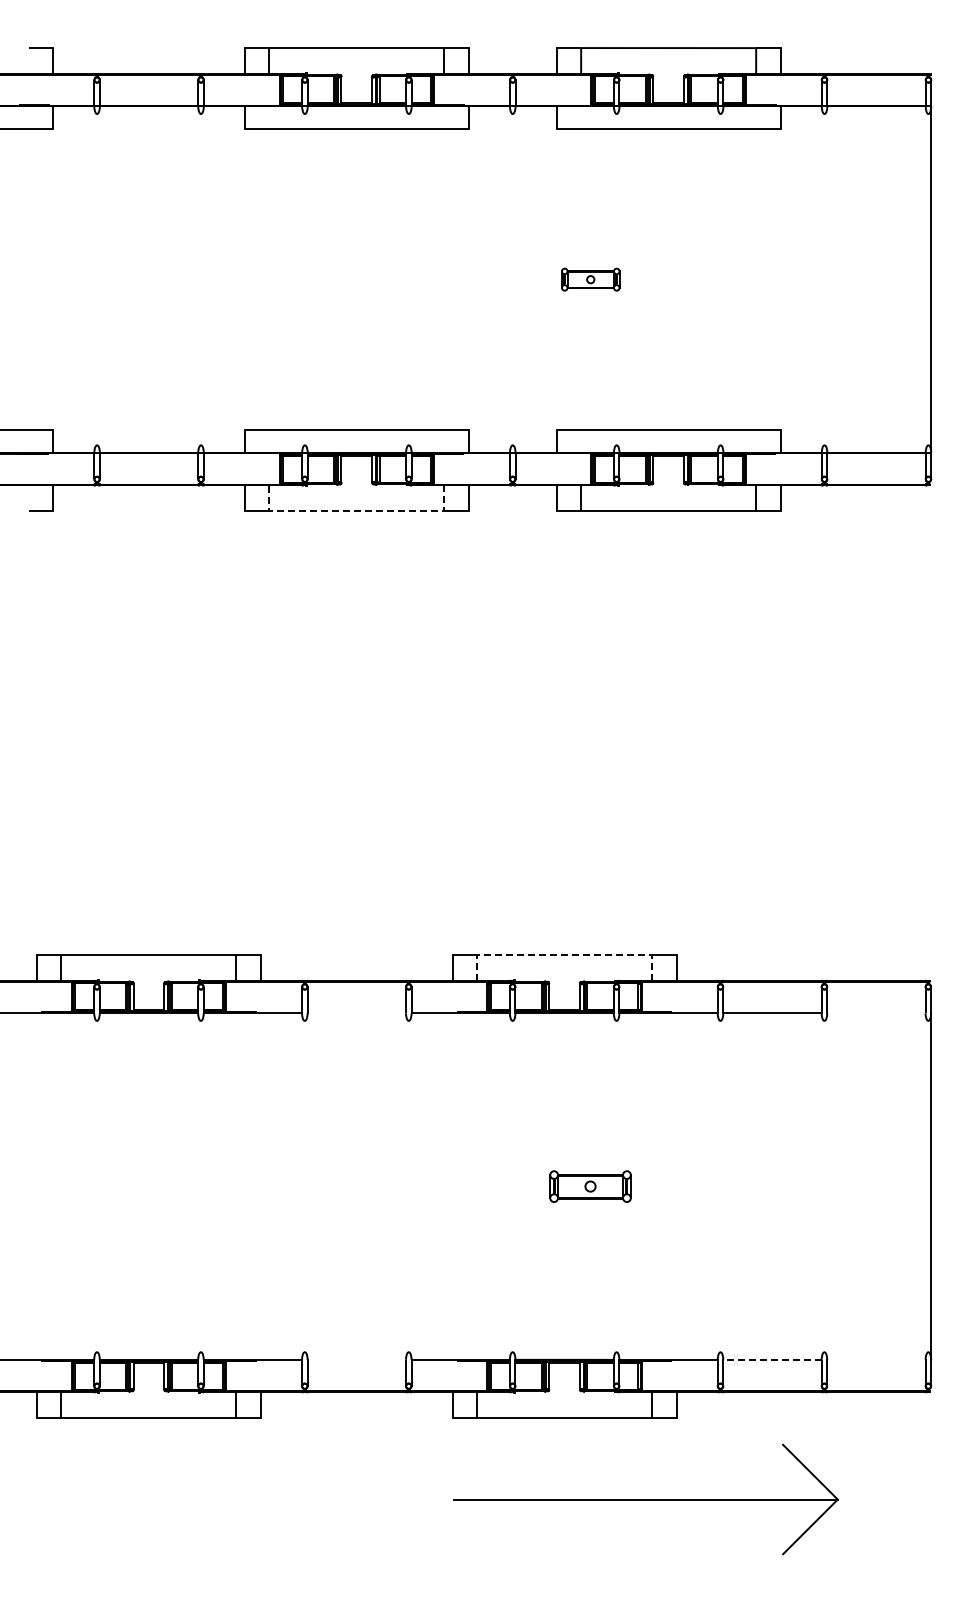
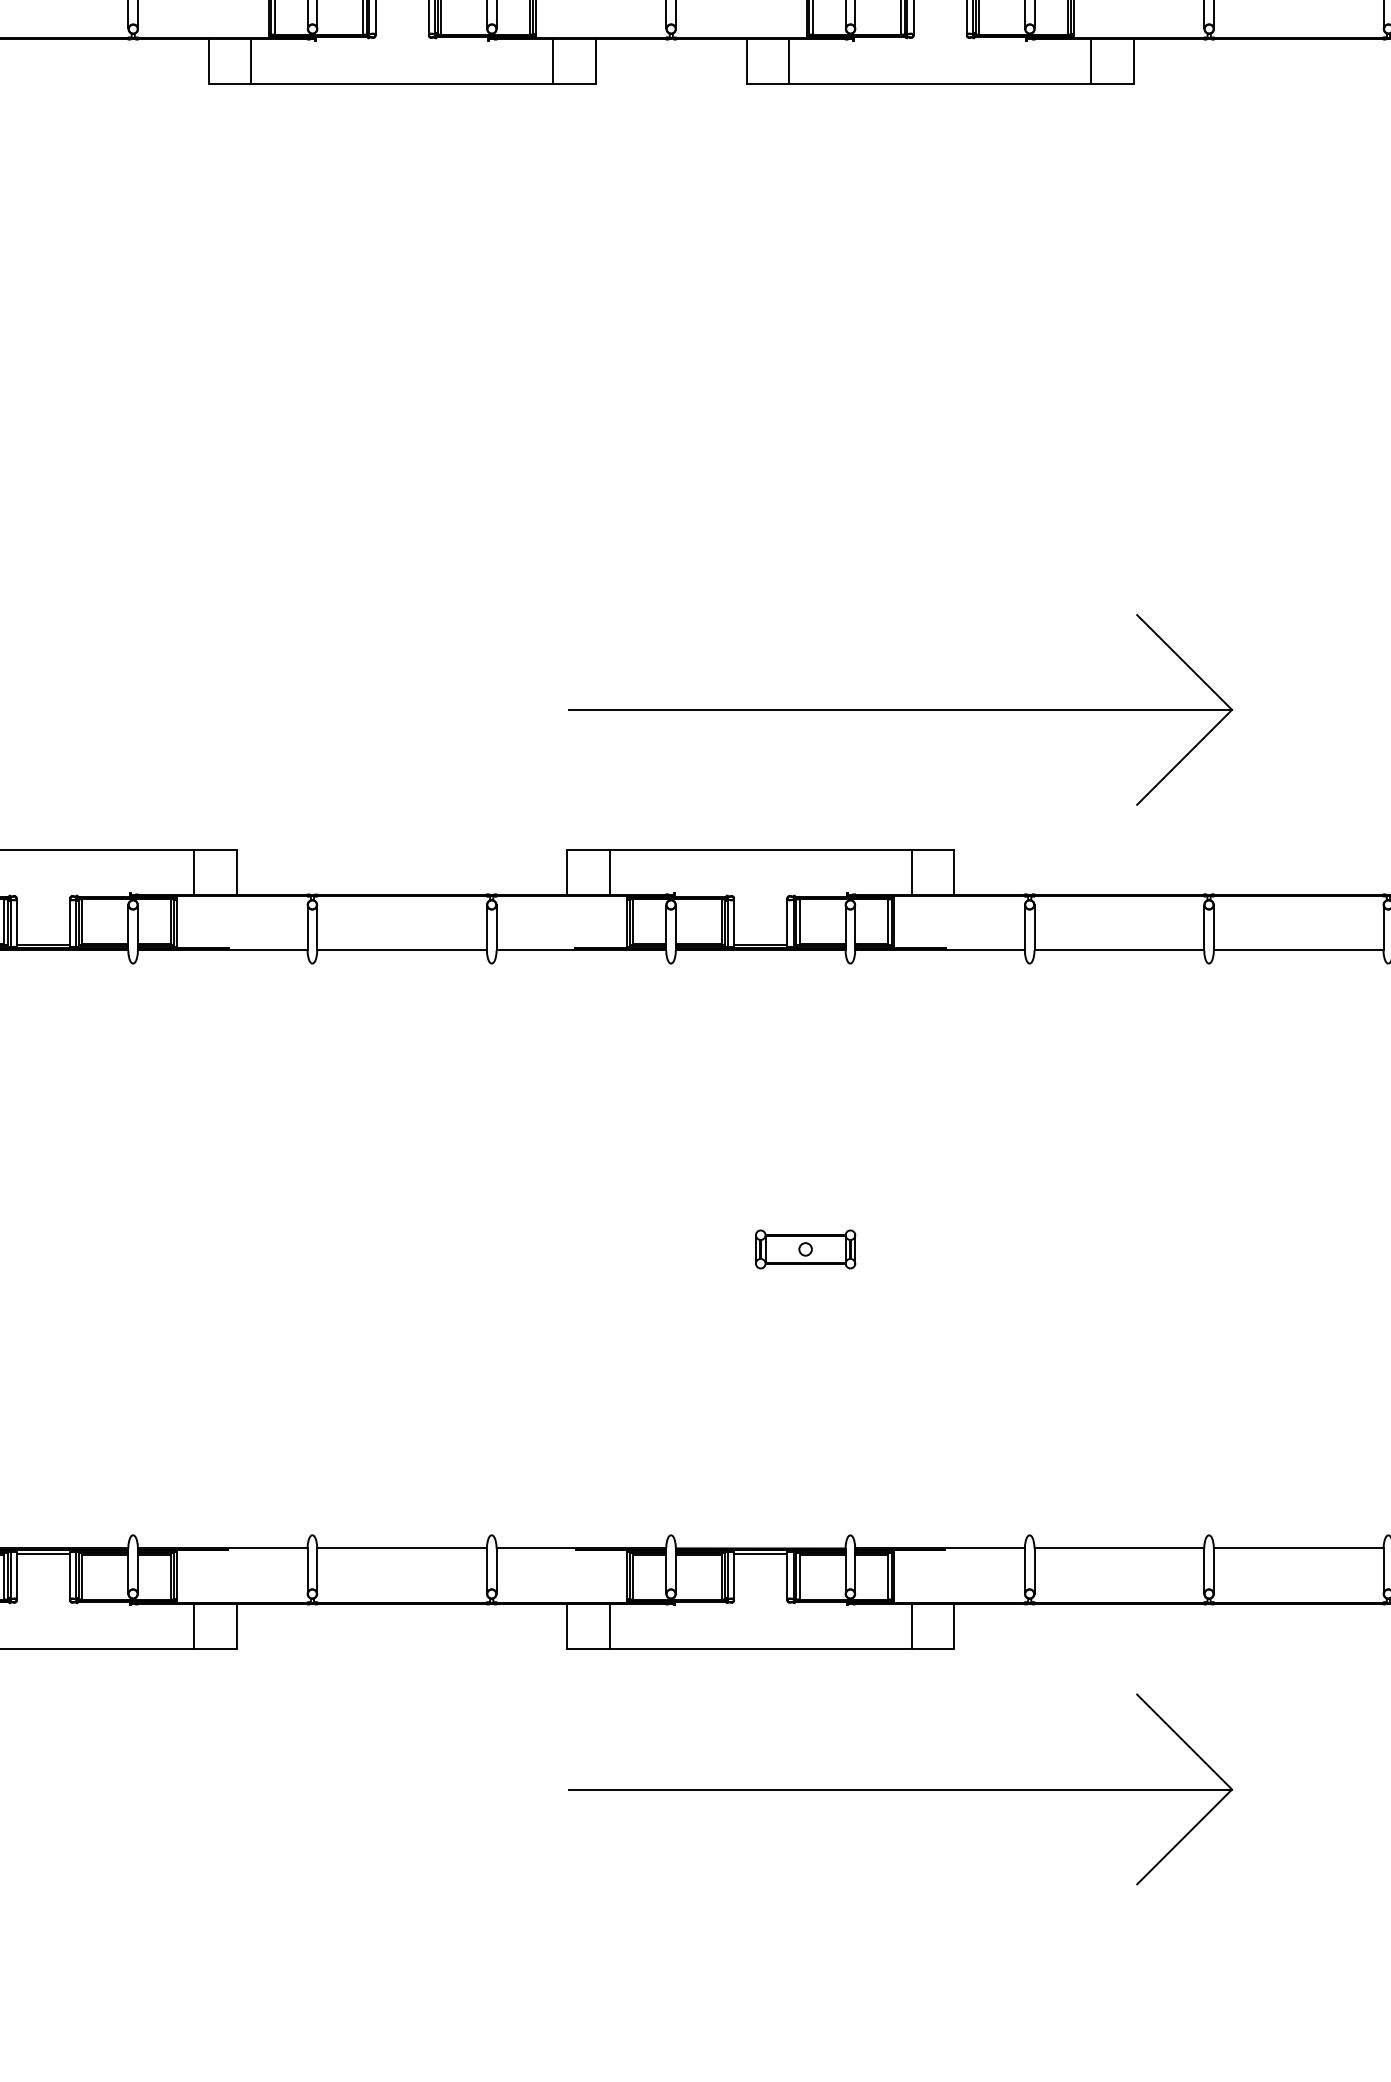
line: (356, 511) -> (401, 84), dashed -> solid
part: (645, 873) -> (900, 709), added
line: (564, 954) -> (760, 848), dashed -> solid
line: (356, 1013) -> (401, 950), added
line: (876, 1013) -> (1298, 950), added
part: (590, 1186) -> (805, 1249), size x0.71
line: (356, 1359) -> (401, 1547), added
line: (771, 1359) -> (1117, 1547), dashed -> solid
line: (876, 1359) -> (1298, 1547), added

